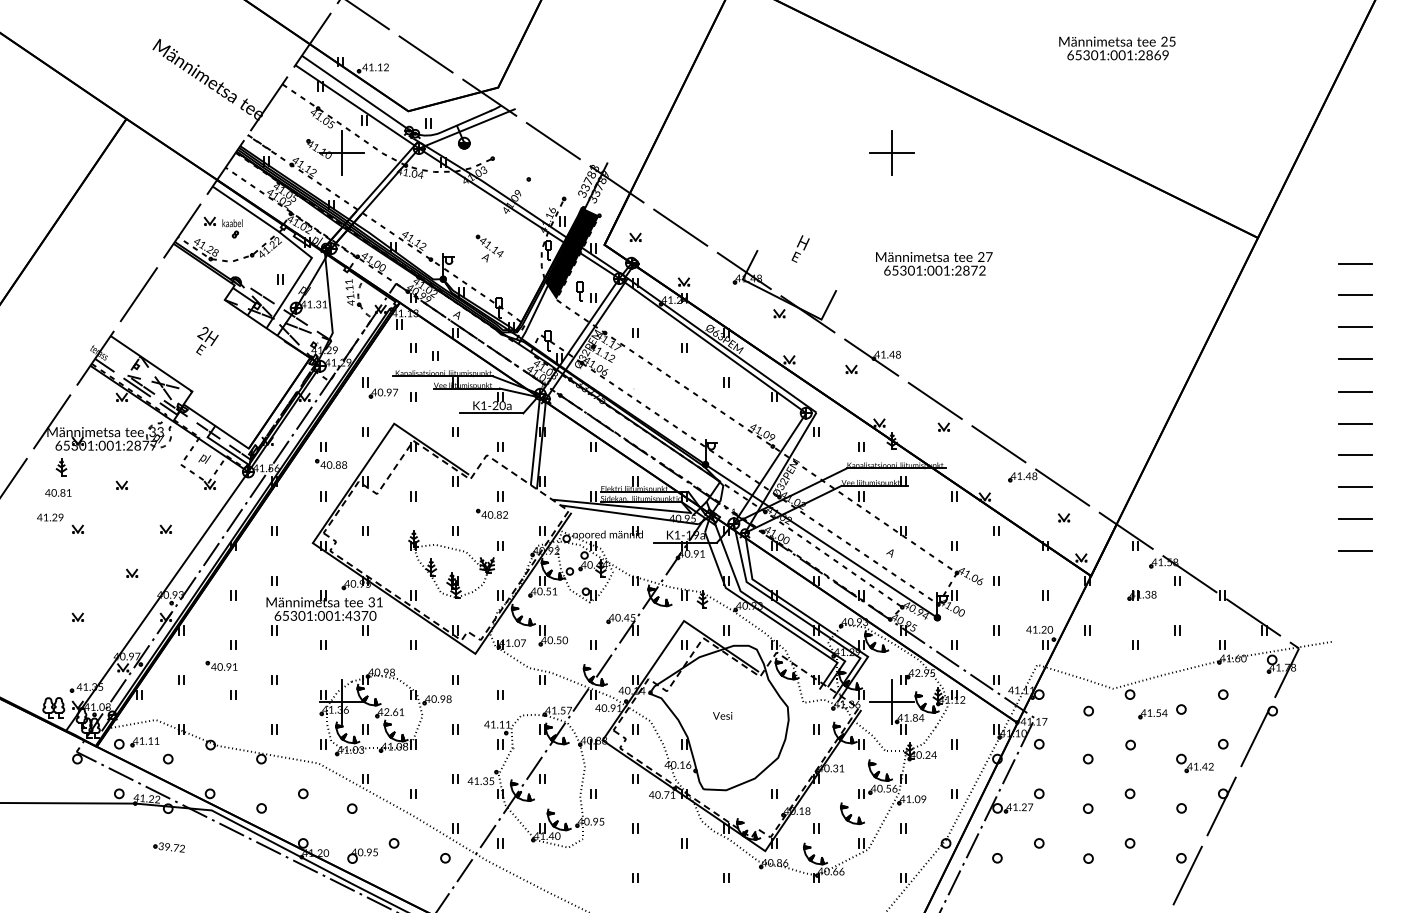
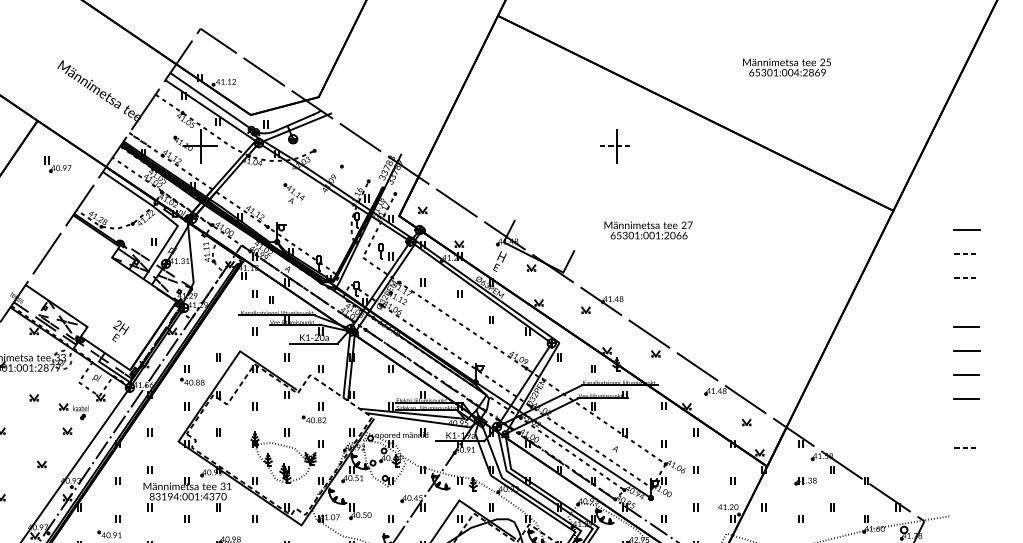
text: (1129, 55) -> (796, 72), 65301:001:2869 -> 65301:004:2869
line: (892, 152) -> (616, 146), solid -> dashed
part: (222, 227) -> (73, 411), moved
part: (489, 248) -> (294, 193), moved
text: (800, 248) -> (499, 261), moved
fill: (572, 253) -> (374, 222), removed
text: (973, 270) -> (678, 235), 65301:001:2872 -> 65301:001:2066
line: (1355, 295) -> (967, 254), solid -> dashed
line: (1355, 327) -> (967, 278), solid -> dashed
text: (207, 341) -> (120, 331), moved
line: (1354, 359) -> (966, 302), removed
part: (380, 387) -> (58, 164), moved
line: (1354, 519) -> (966, 423), removed
line: (1355, 551) -> (967, 447), solid -> dashed
text: (293, 615) -> (163, 496), 65301:001:4370 -> 83194:001:4370

